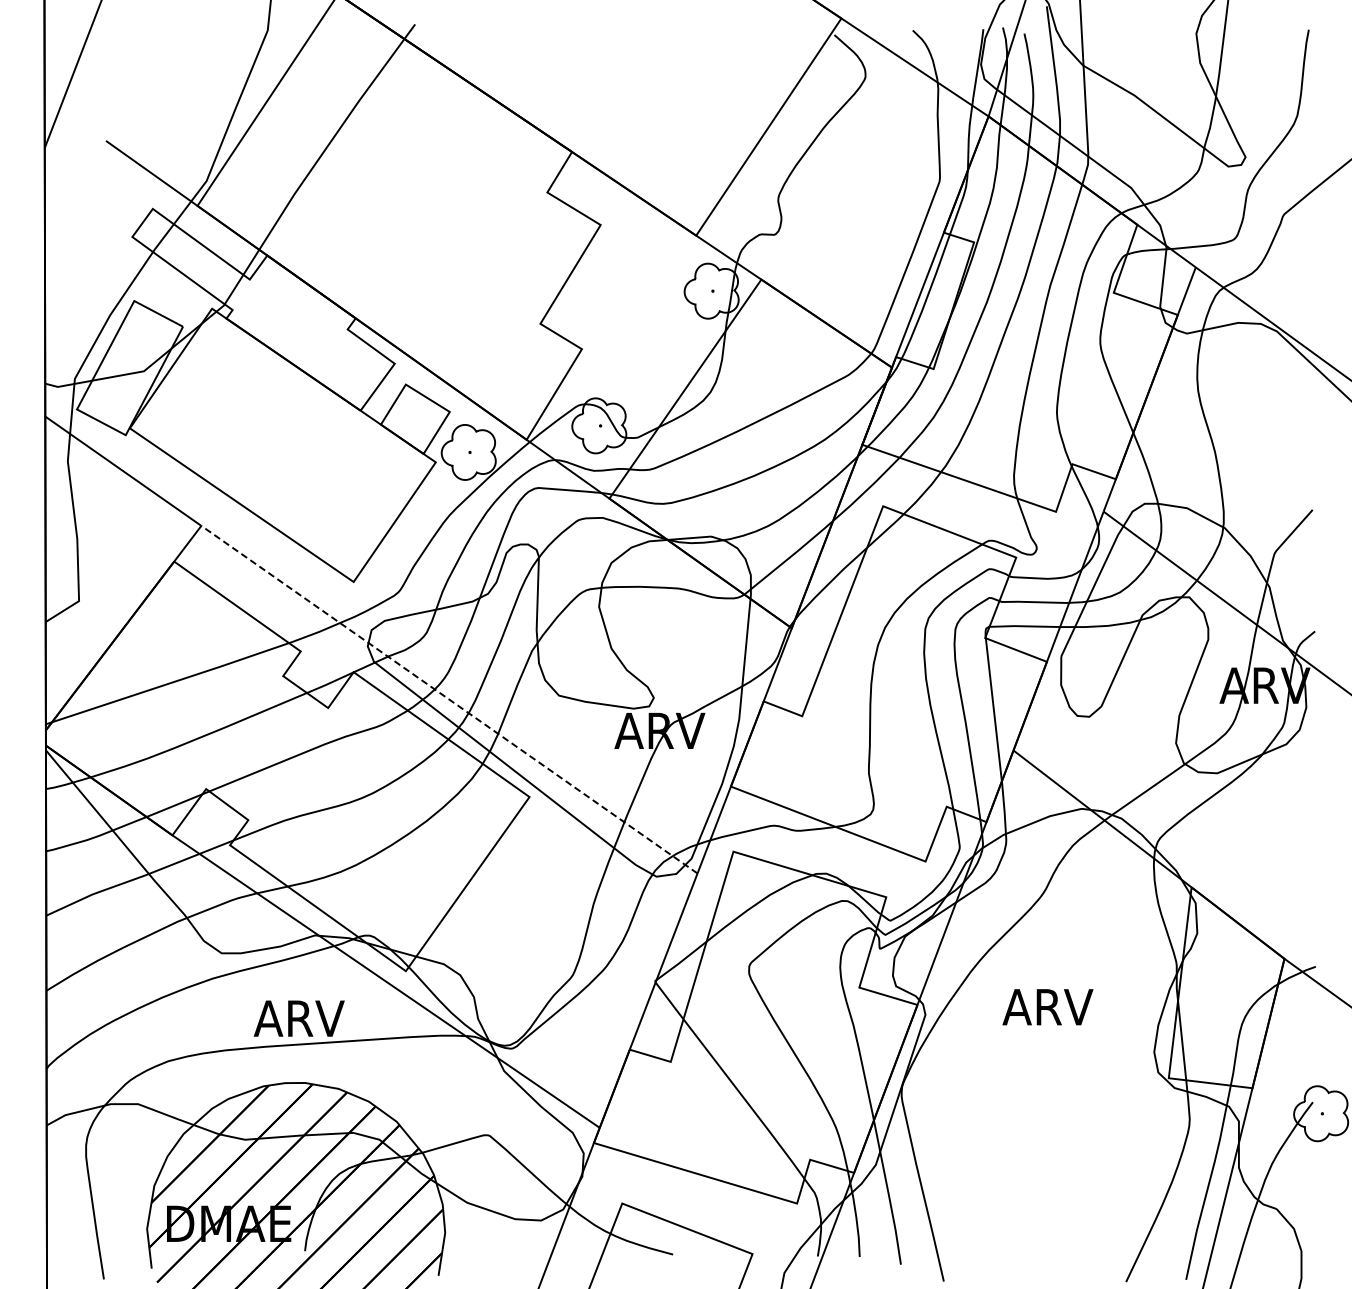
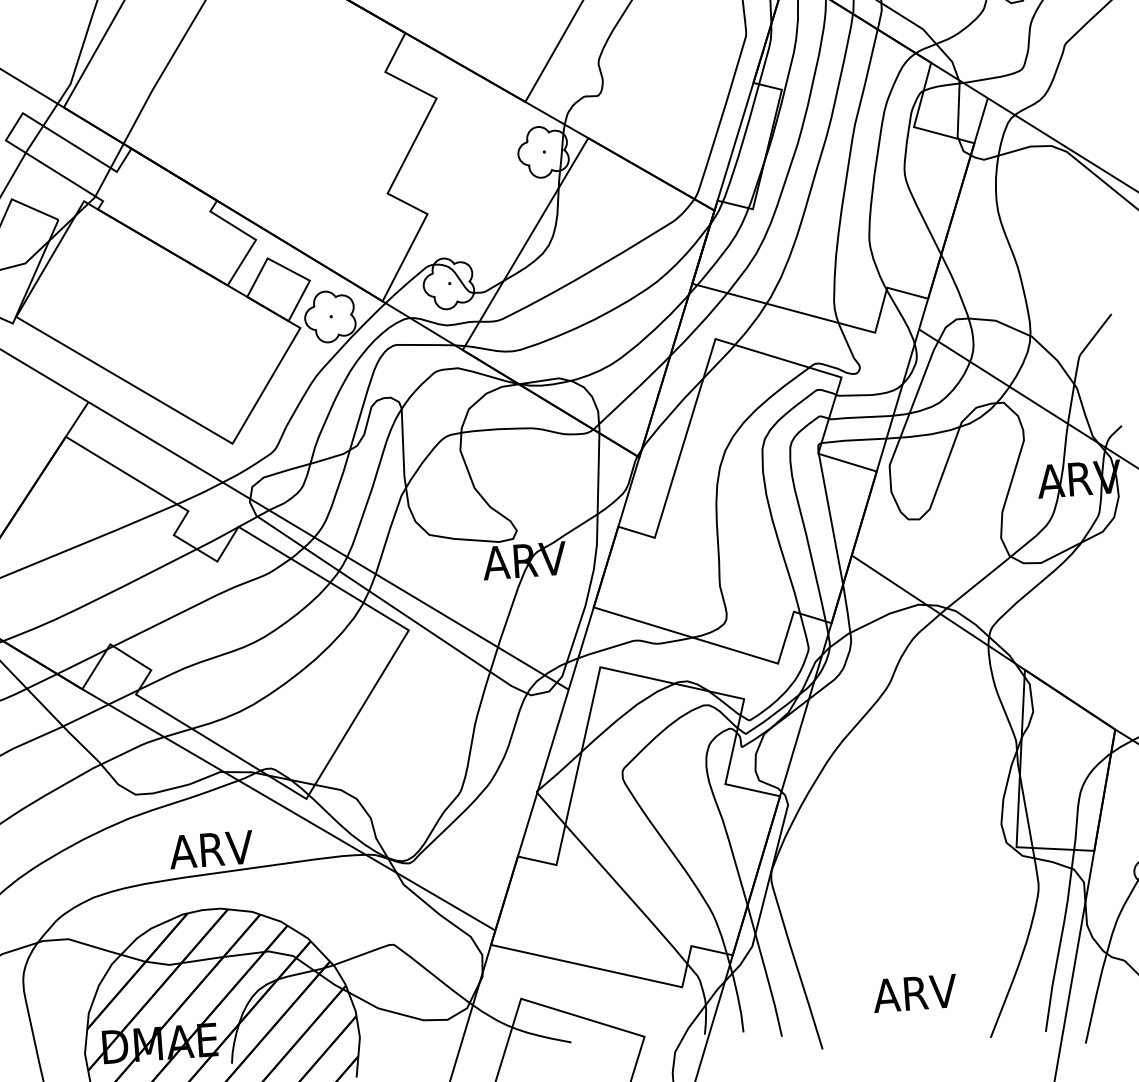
line: (449, 699) -> (328, 545), dashed -> solid
text: (1047, 1007) -> (914, 993), moved

